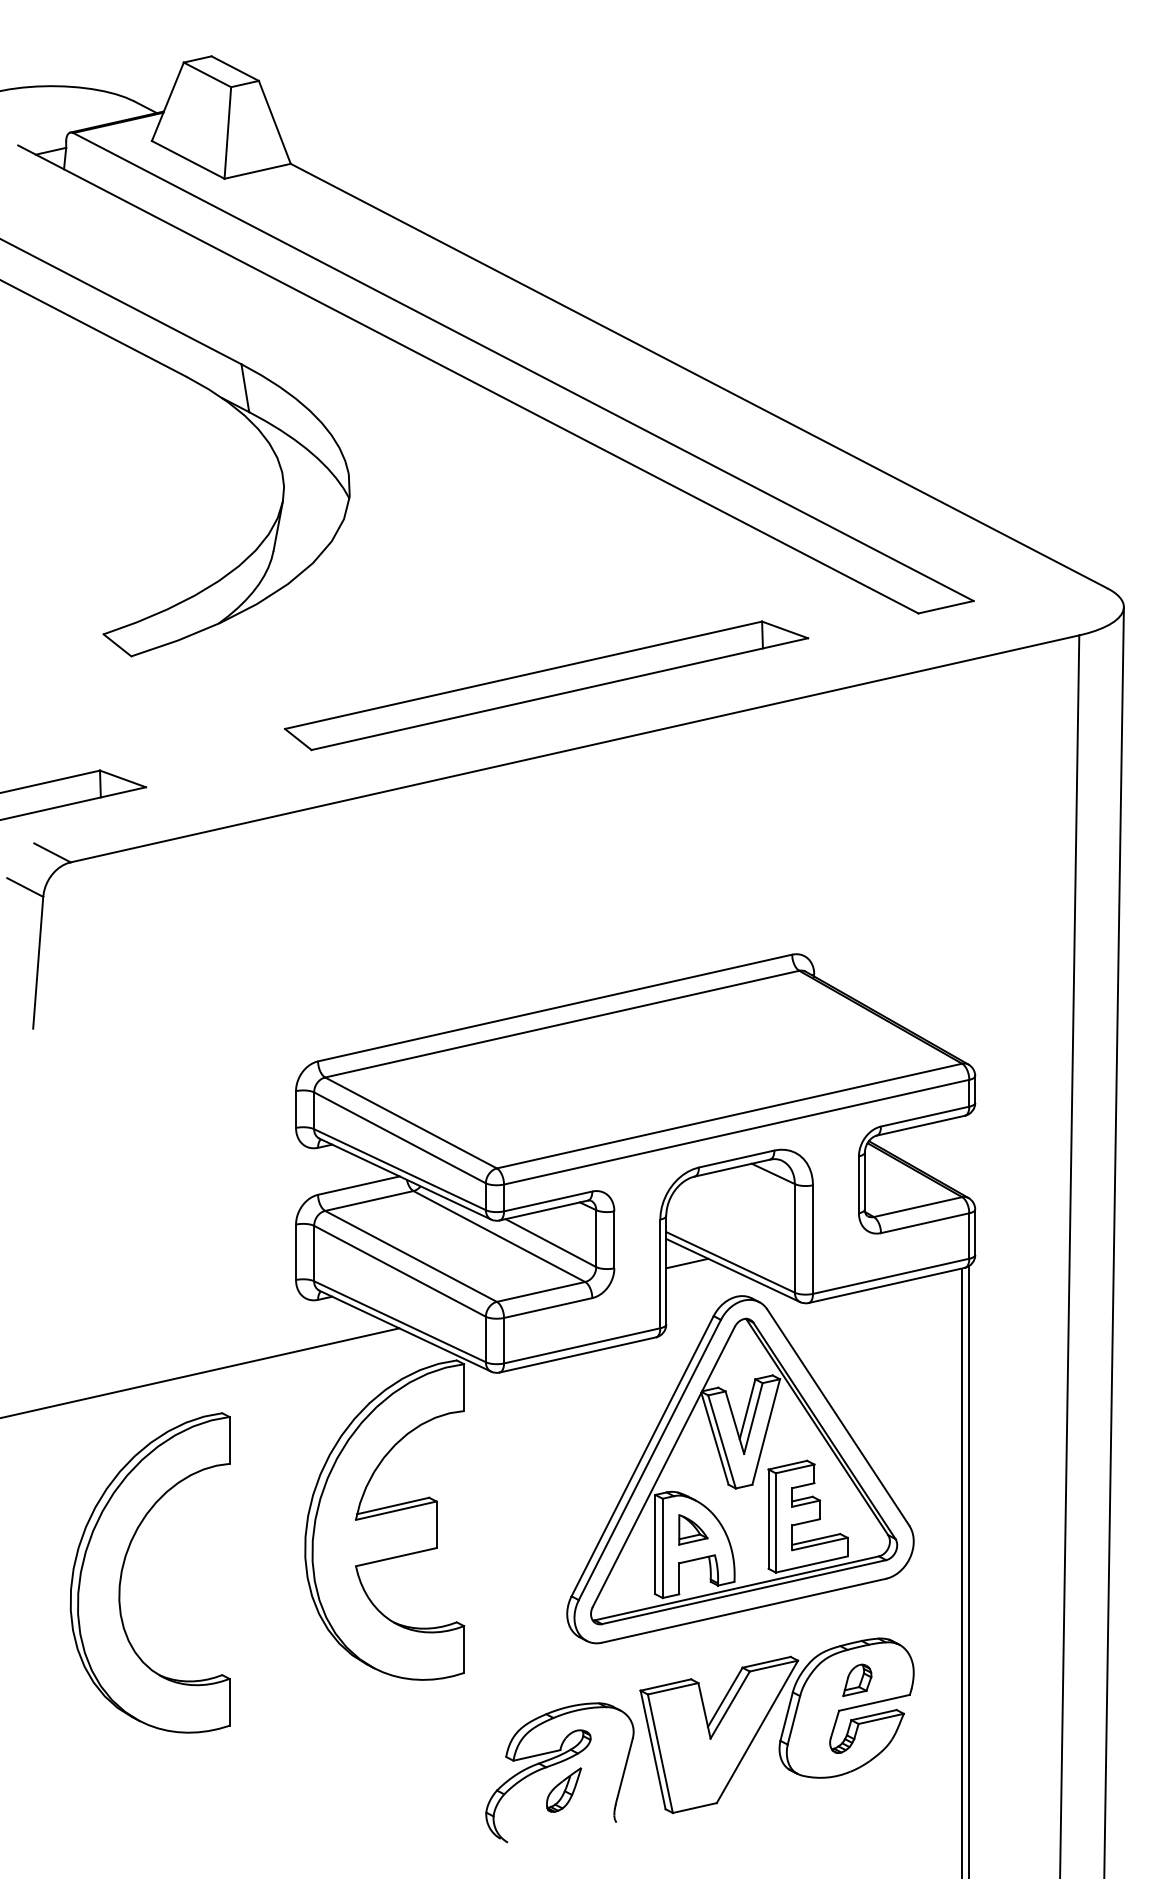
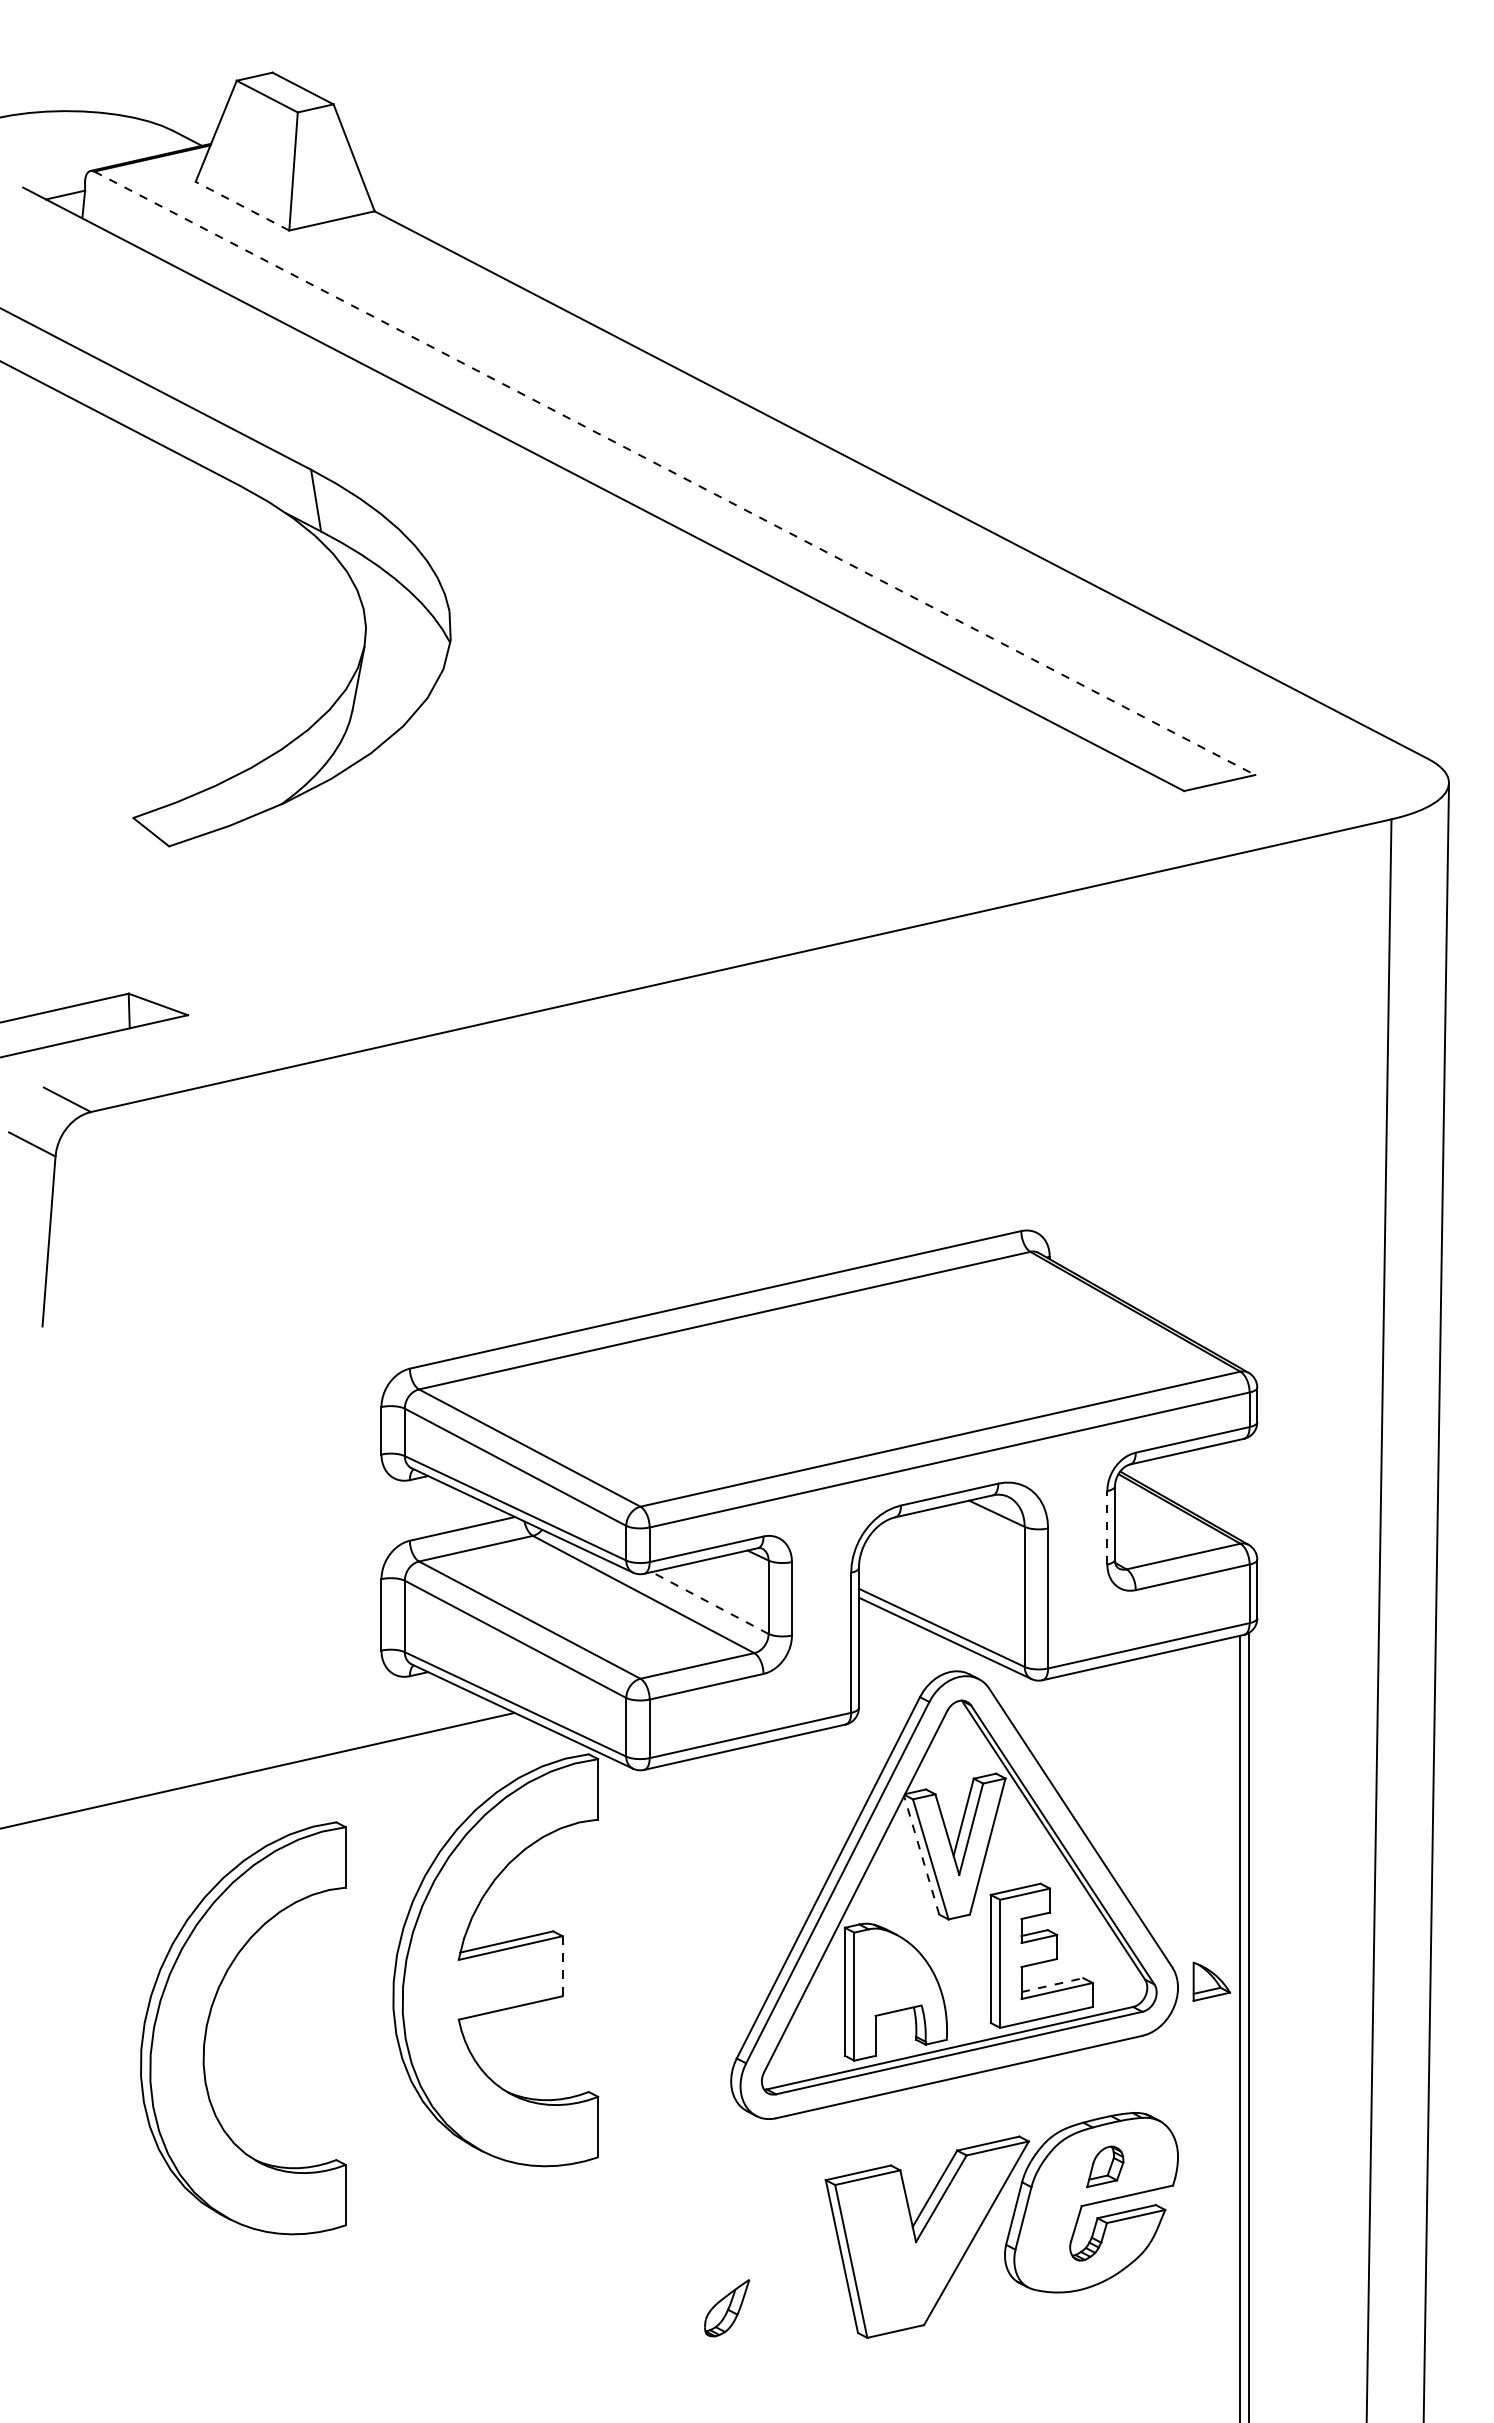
line: (188, 160) -> (242, 206), solid -> dashed
line: (524, 367) -> (675, 473), solid -> dashed
part: (546, 685) -> (704, 884), removed
line: (859, 1184) -> (1107, 1527), solid -> dashed
line: (550, 1242) -> (709, 1602), solid -> dashed
line: (686, 1263) -> (885, 1629), removed
line: (714, 1438) -> (921, 1855), solid -> dashed
line: (436, 1525) -> (562, 1966), solid -> dashed
part: (693, 1529) -> (1211, 1981), moved
line: (816, 1539) -> (1052, 1985), solid -> dashed
part: (123, 1566) -> (209, 2020), moved
part: (558, 1763) -> (719, 2274), removed

